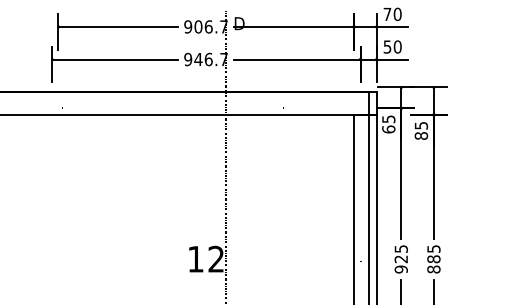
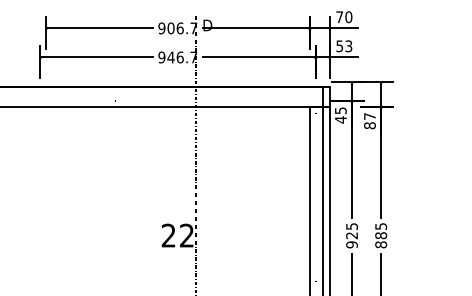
text: (397, 47) -> (348, 46), 50 -> 53
text: (420, 125) -> (369, 116), 85 -> 87
text: (388, 129) -> (340, 119), 65 -> 45
text: (195, 259) -> (168, 235), 12 -> 22

